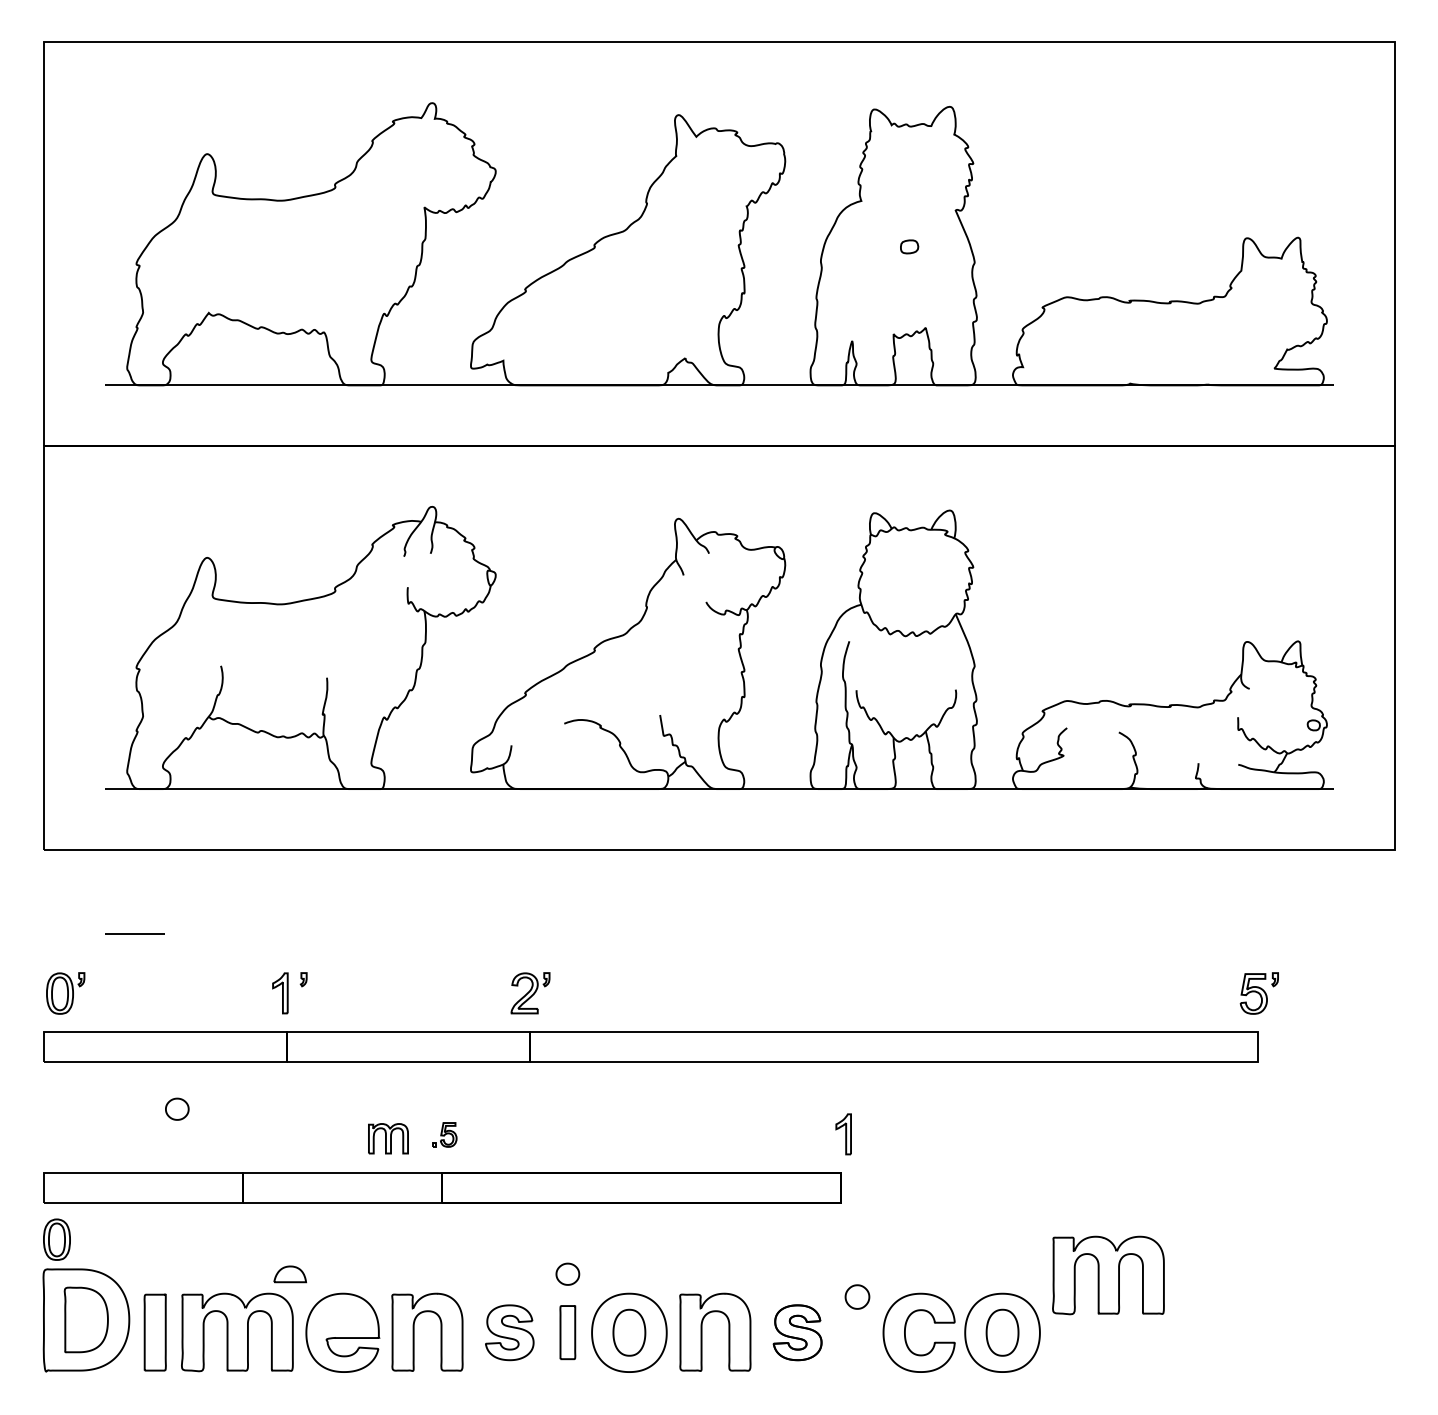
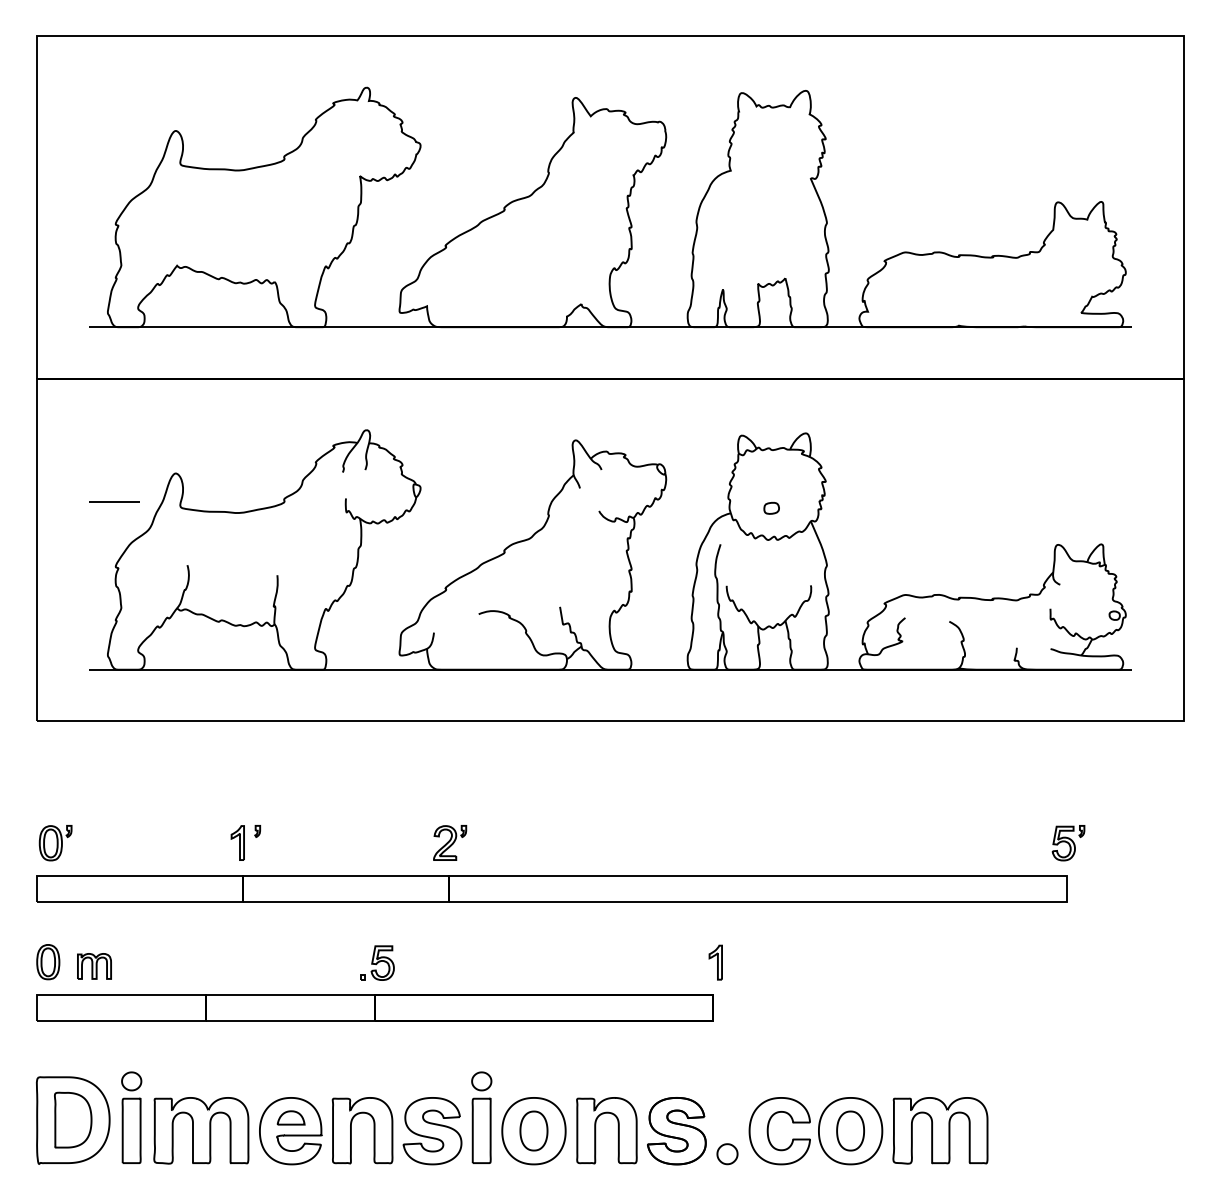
part: (909, 246) -> (771, 508), moved
line: (134, 933) -> (114, 502), moved
part: (177, 1108) -> (131, 1080), moved
part: (444, 1134) -> (377, 962), size x1.67
part: (388, 1138) -> (94, 966), moved
part: (56, 1239) -> (47, 961), moved
part: (289, 1274) -> (290, 1118), moved
part: (1108, 1275) -> (940, 1130), moved
part: (857, 1296) -> (727, 1153), moved
part: (509, 1332) -> (432, 1130), size x1.43
part: (567, 1332) -> (481, 1130), size x1.43
part: (797, 1332) -> (676, 1130), size x1.43

